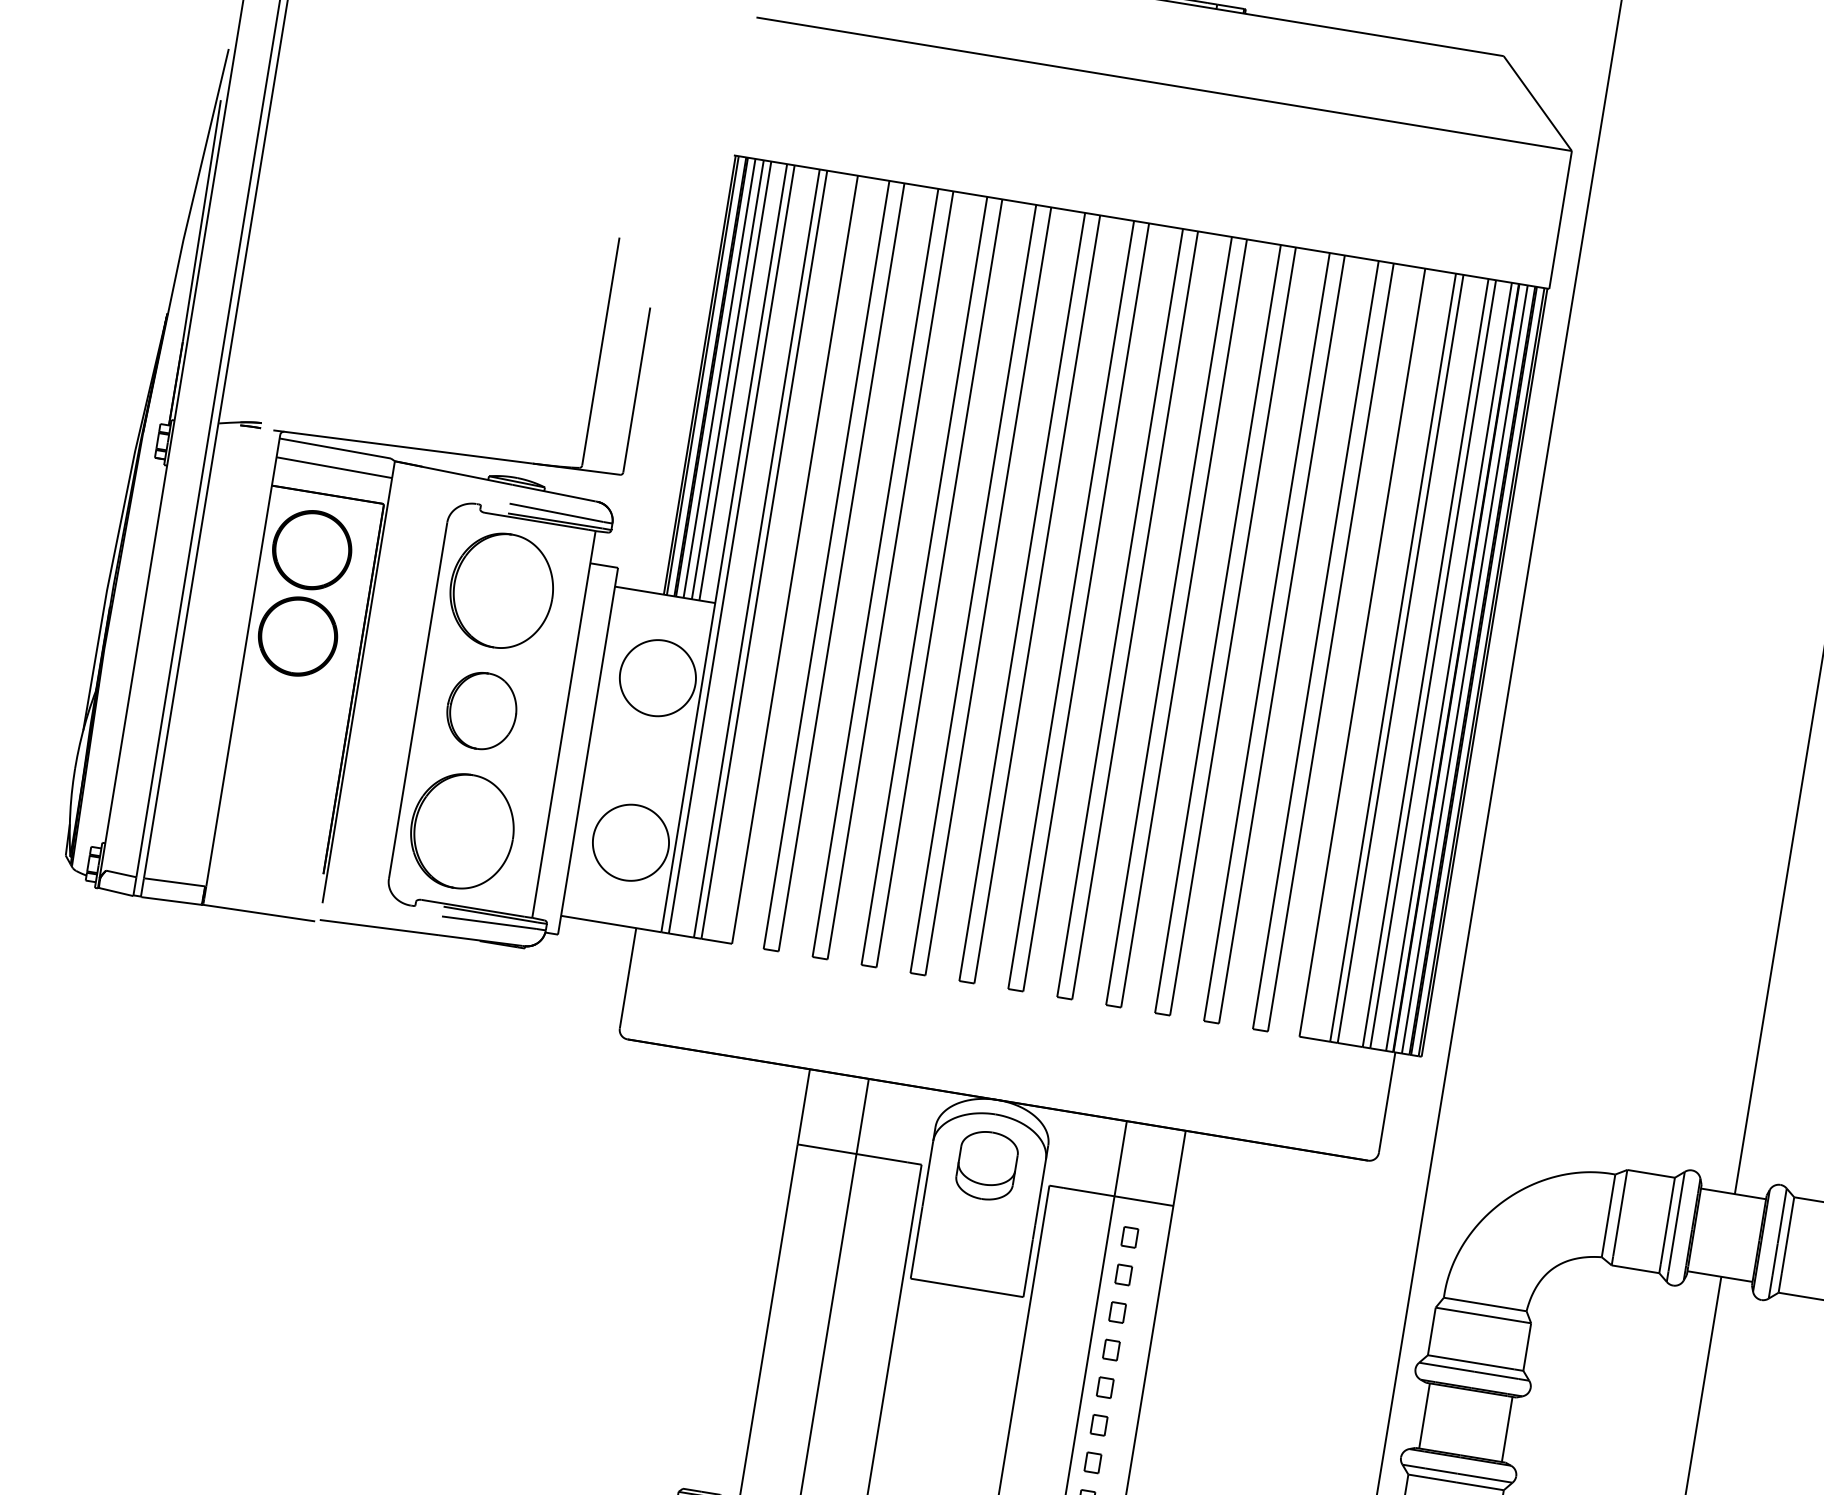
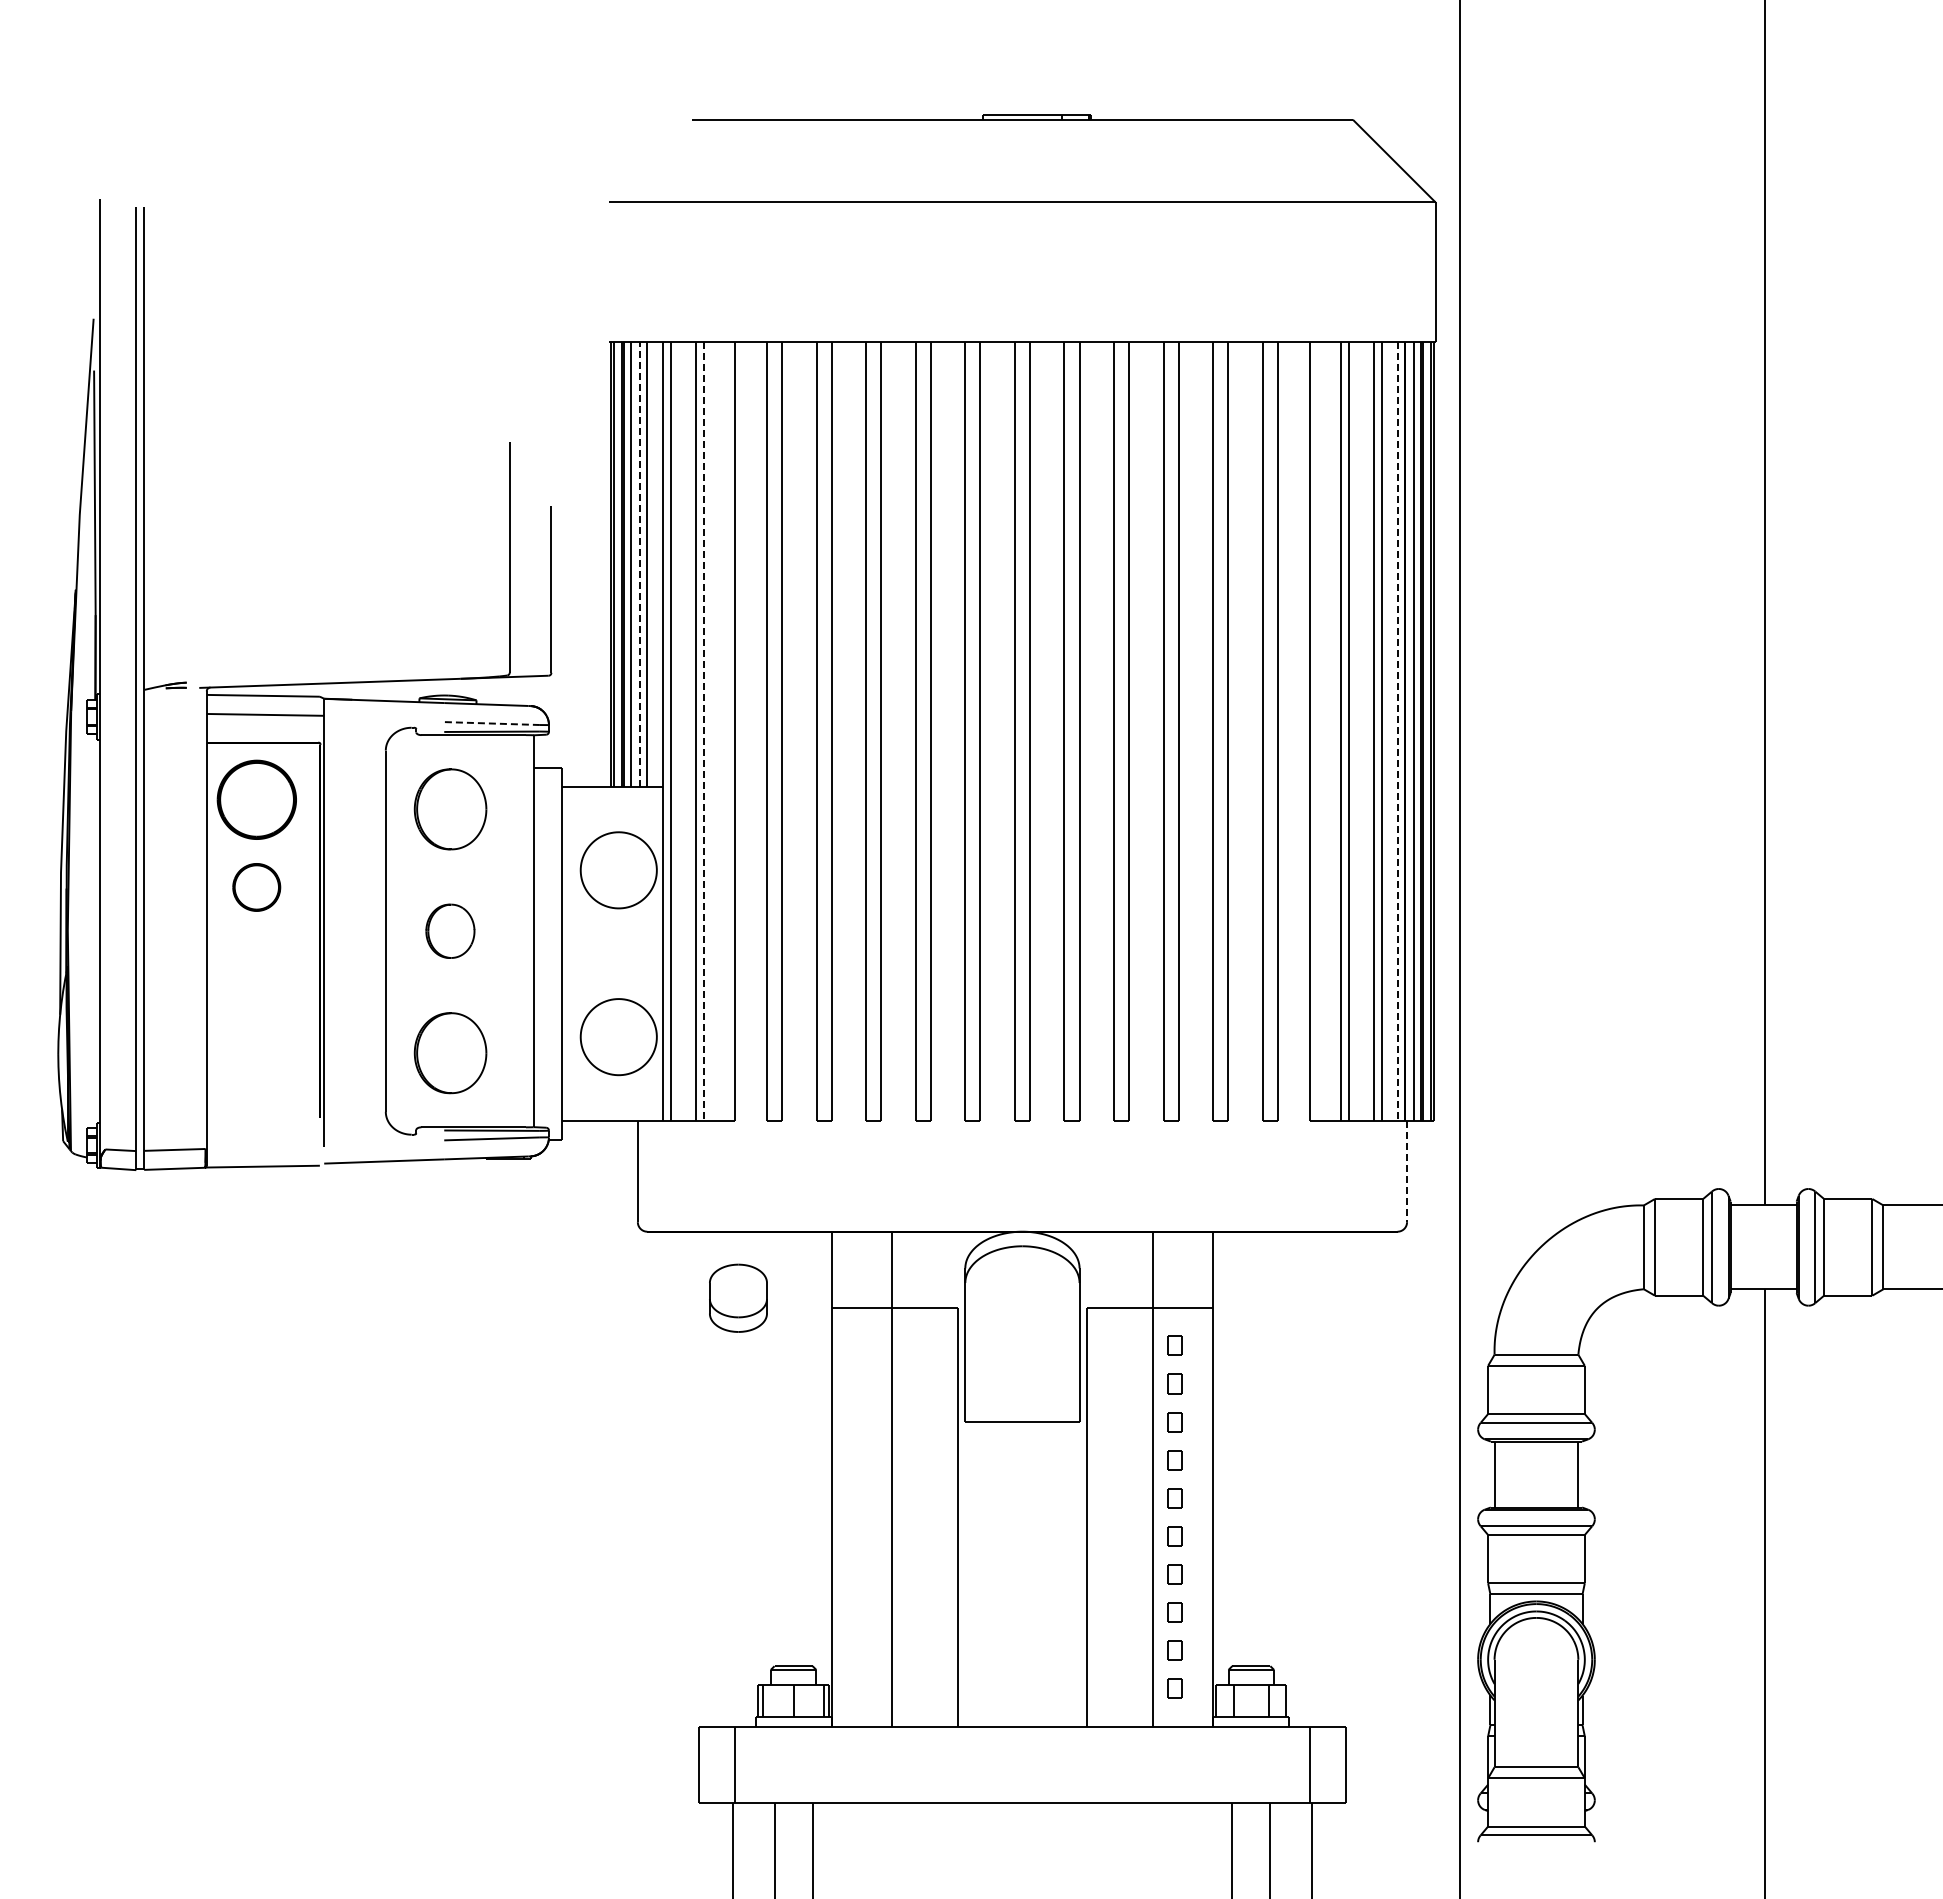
line: (727, 379) -> (639, 564), solid -> dashed
line: (556, 512) -> (492, 723), solid -> dashed
line: (763, 554) -> (703, 731), solid -> dashed
part: (501, 590) -> (450, 809), size x0.7
part: (297, 636) -> (256, 887), size x0.6
line: (1448, 667) -> (1397, 731), solid -> dashed
part: (481, 711) -> (450, 931), size x0.7
part: (462, 831) -> (450, 1053), size x0.7
line: (1387, 1102) -> (1407, 1171), solid -> dashed
part: (987, 1164) -> (738, 1297), moved

